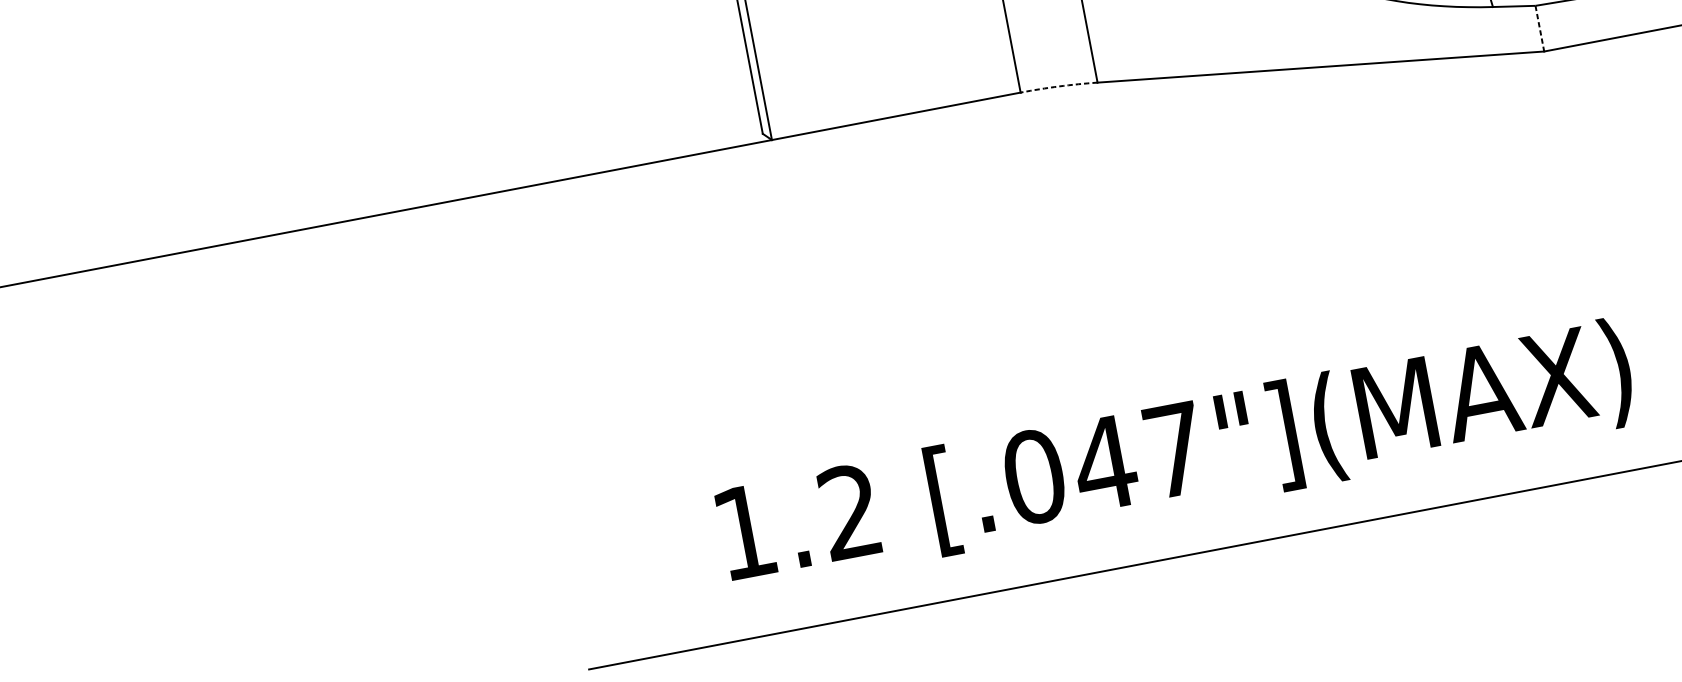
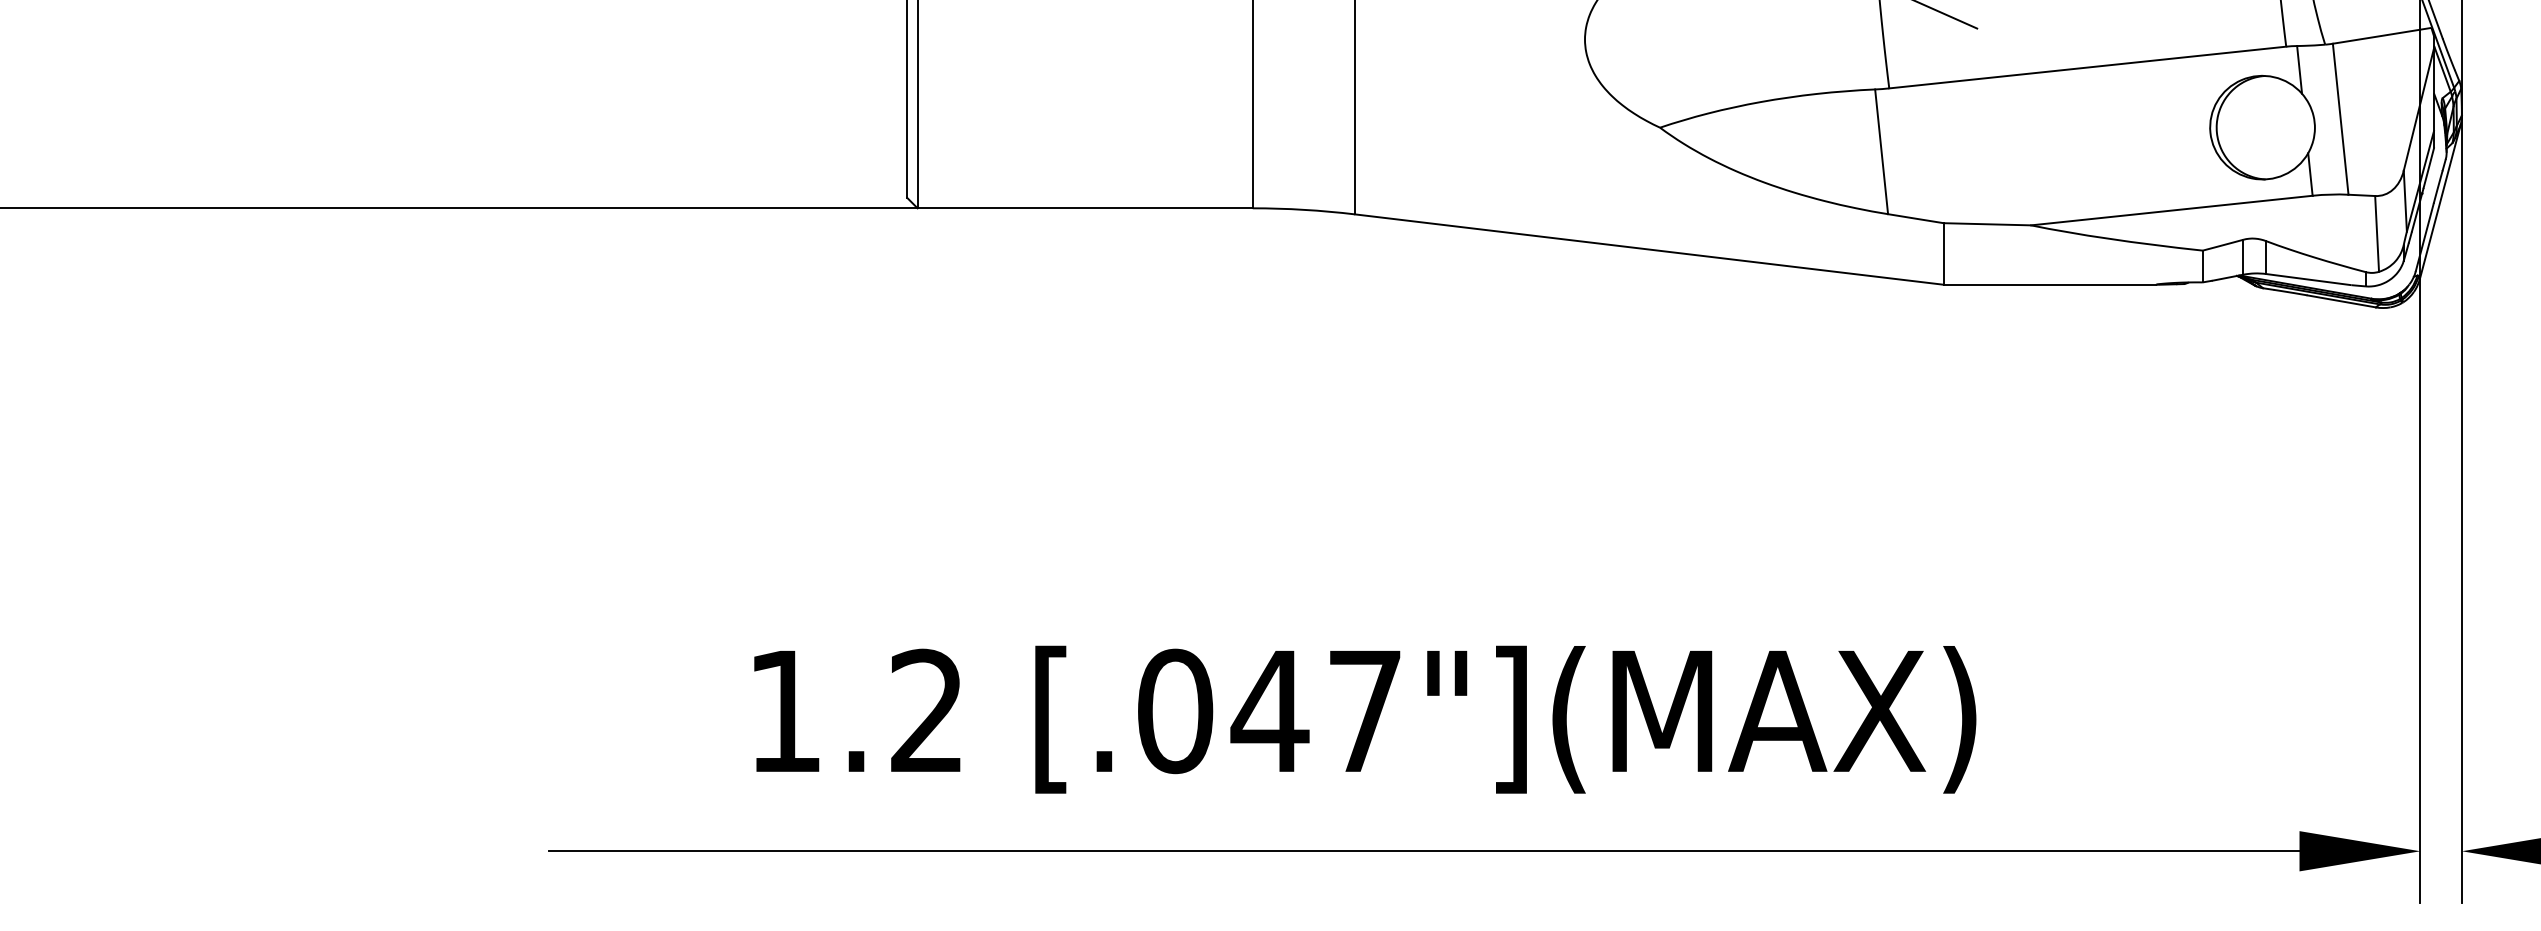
line: (1539, 28) -> (1943, 253), dashed -> solid
arc: (1059, 86) -> (1304, 209), dashed -> solid

